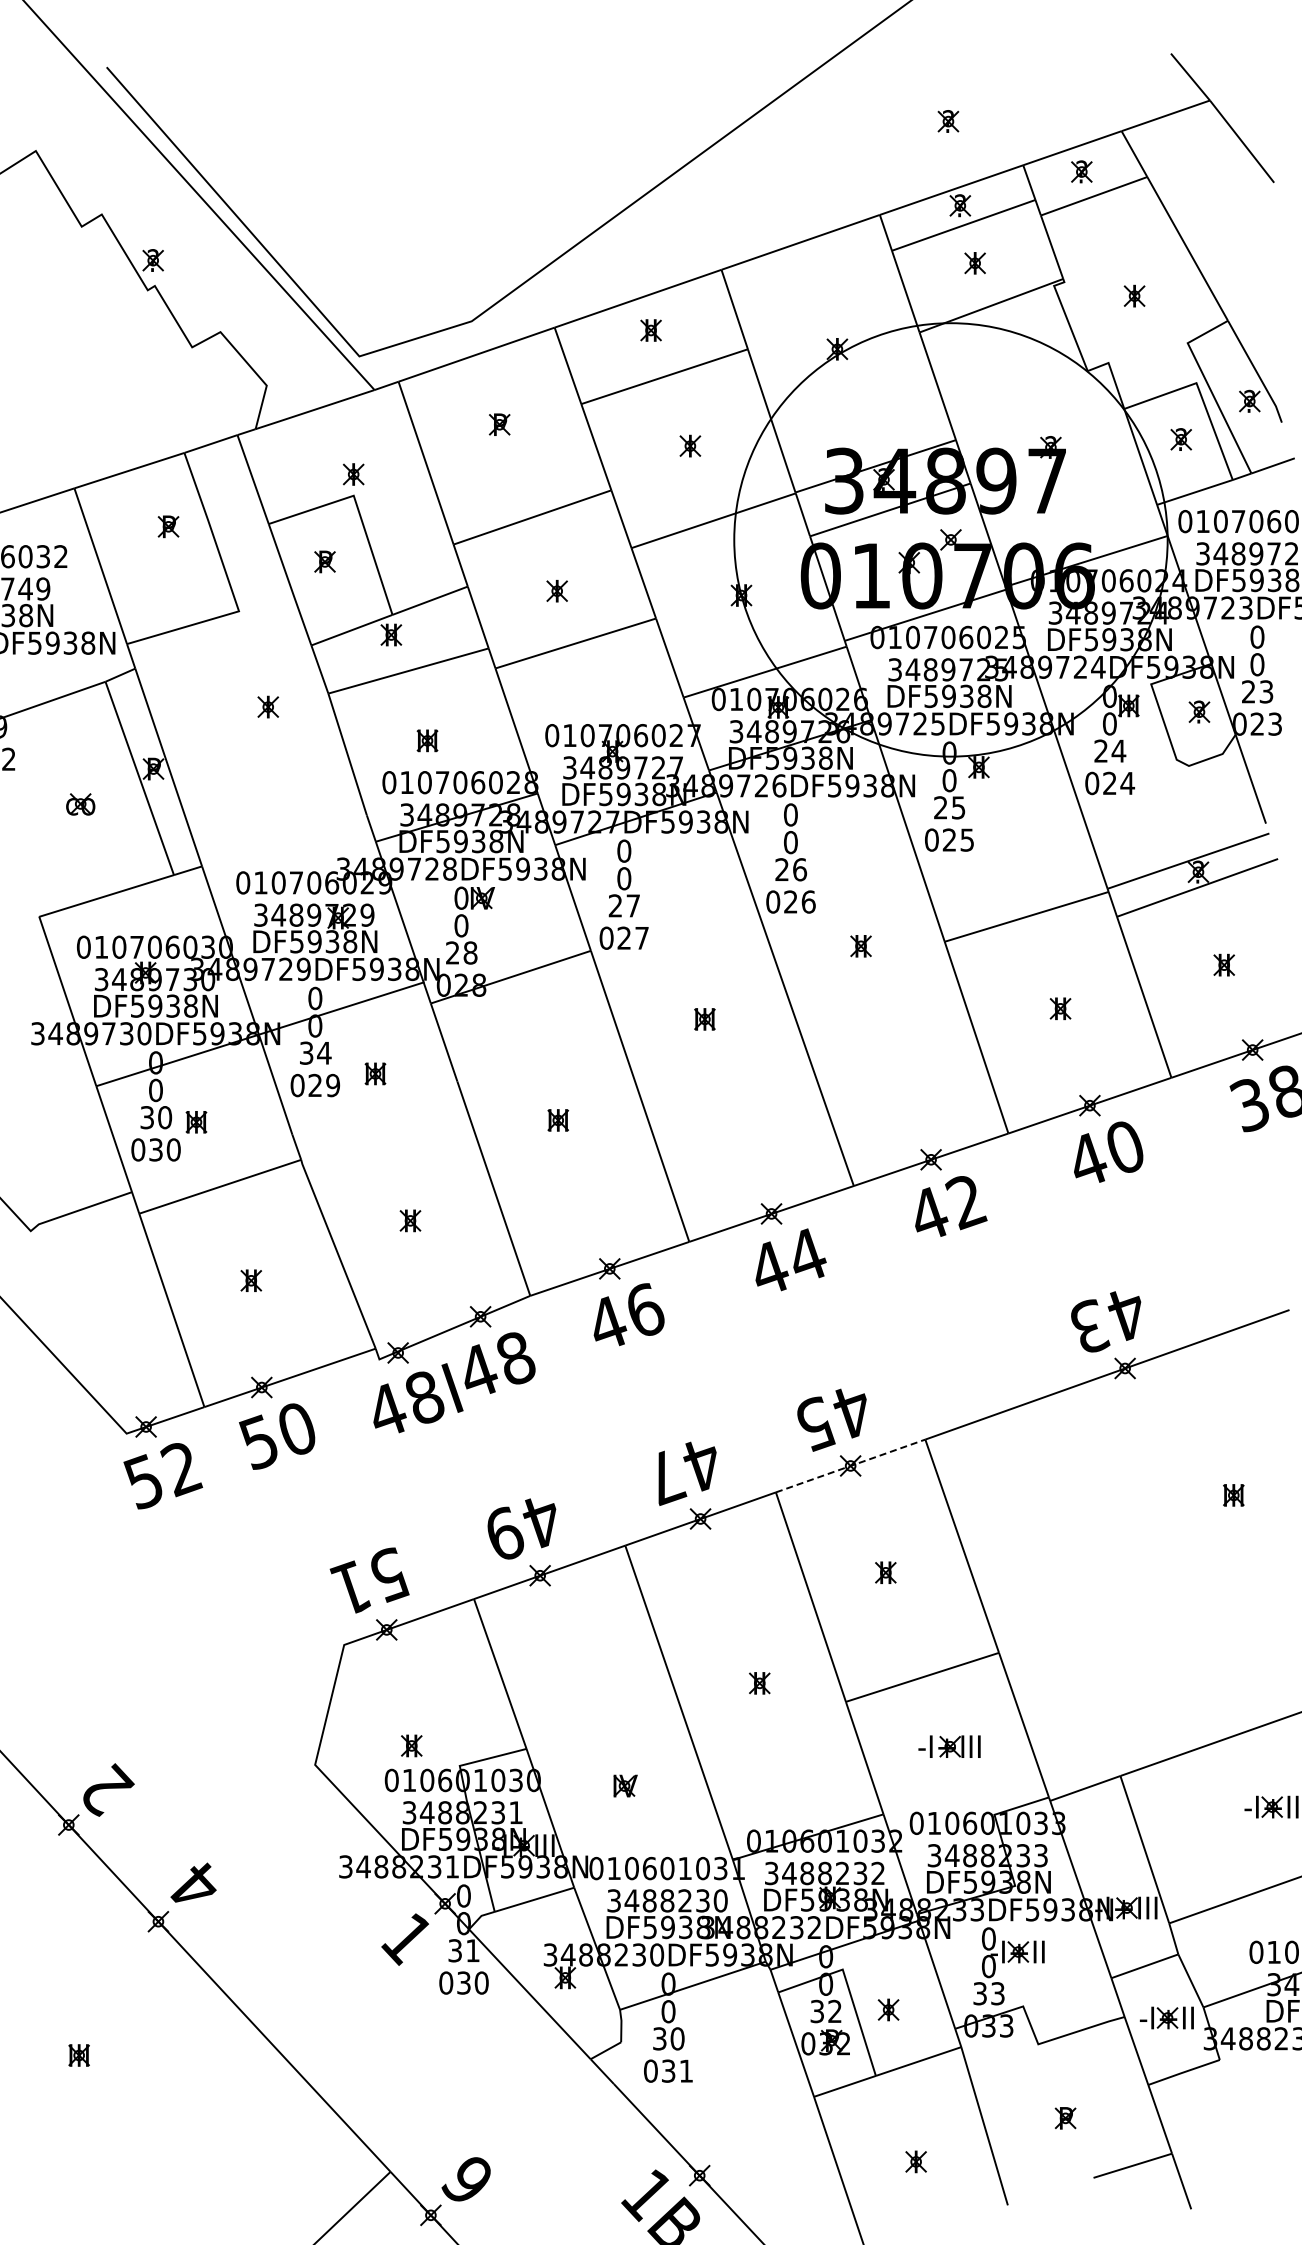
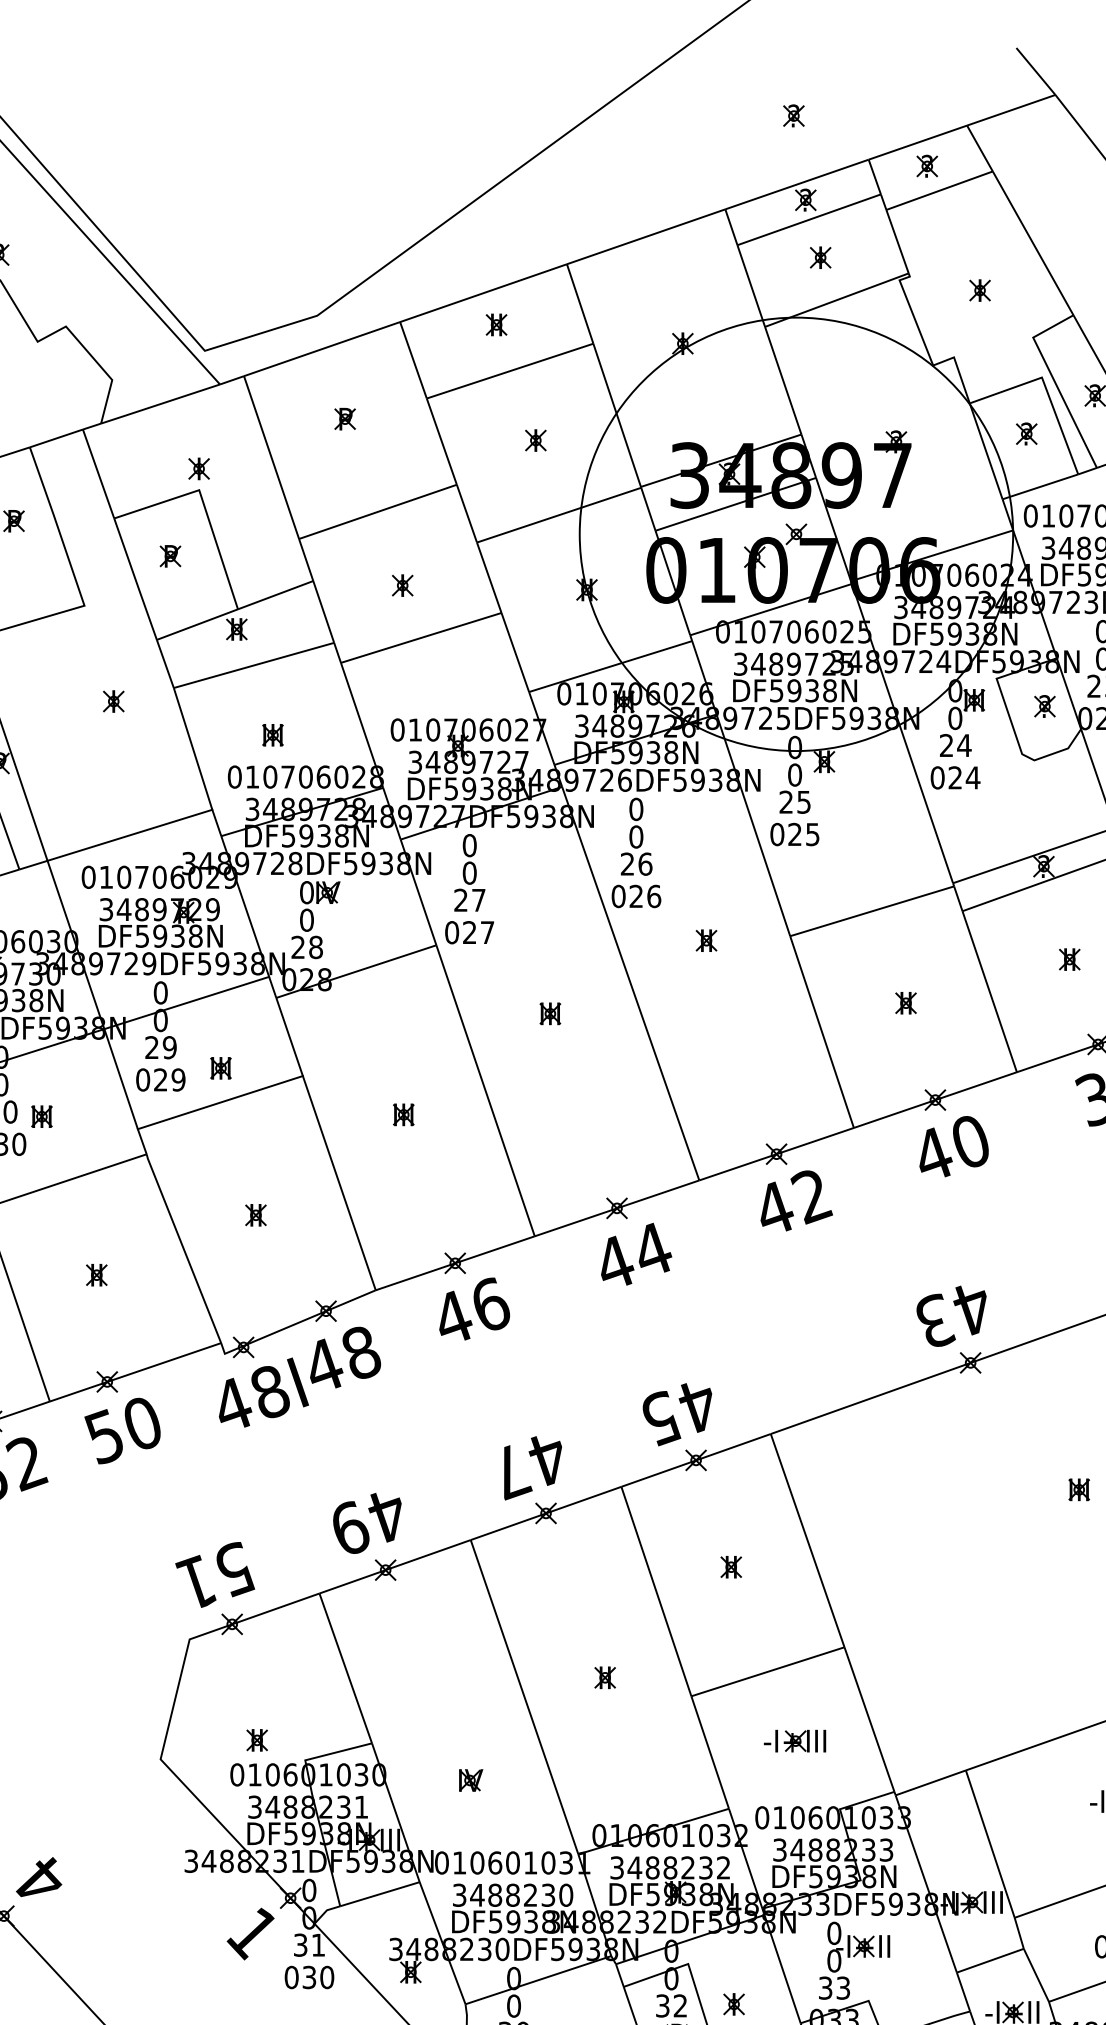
line: (284, 840) -> (129, 834), added
text: (315, 1052) -> (160, 1046), 34 -> 29
line: (374, 1107) -> (219, 1101), added
line: (851, 1465) -> (696, 1459), dashed -> solid

